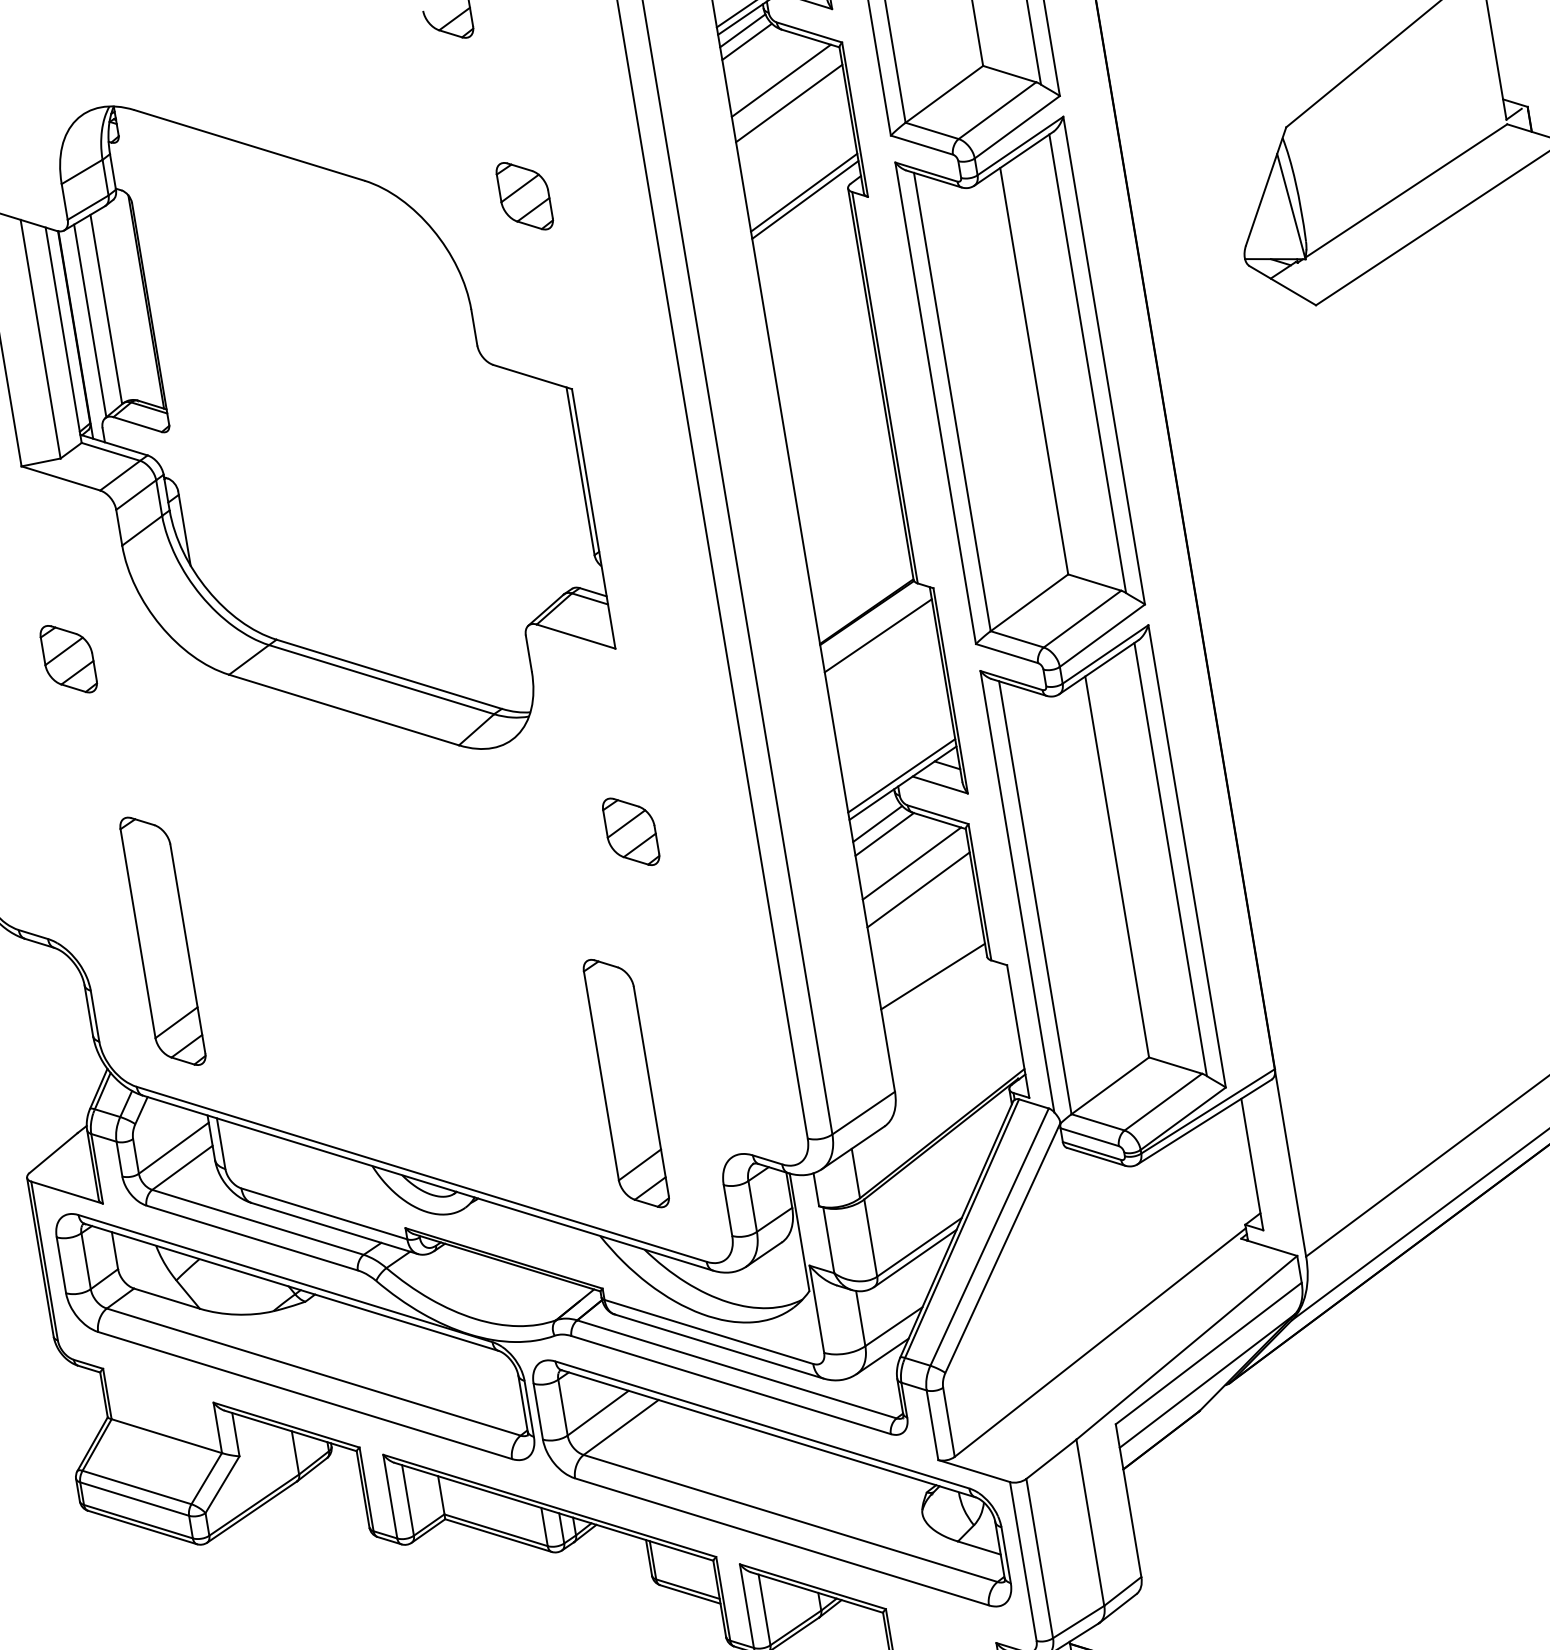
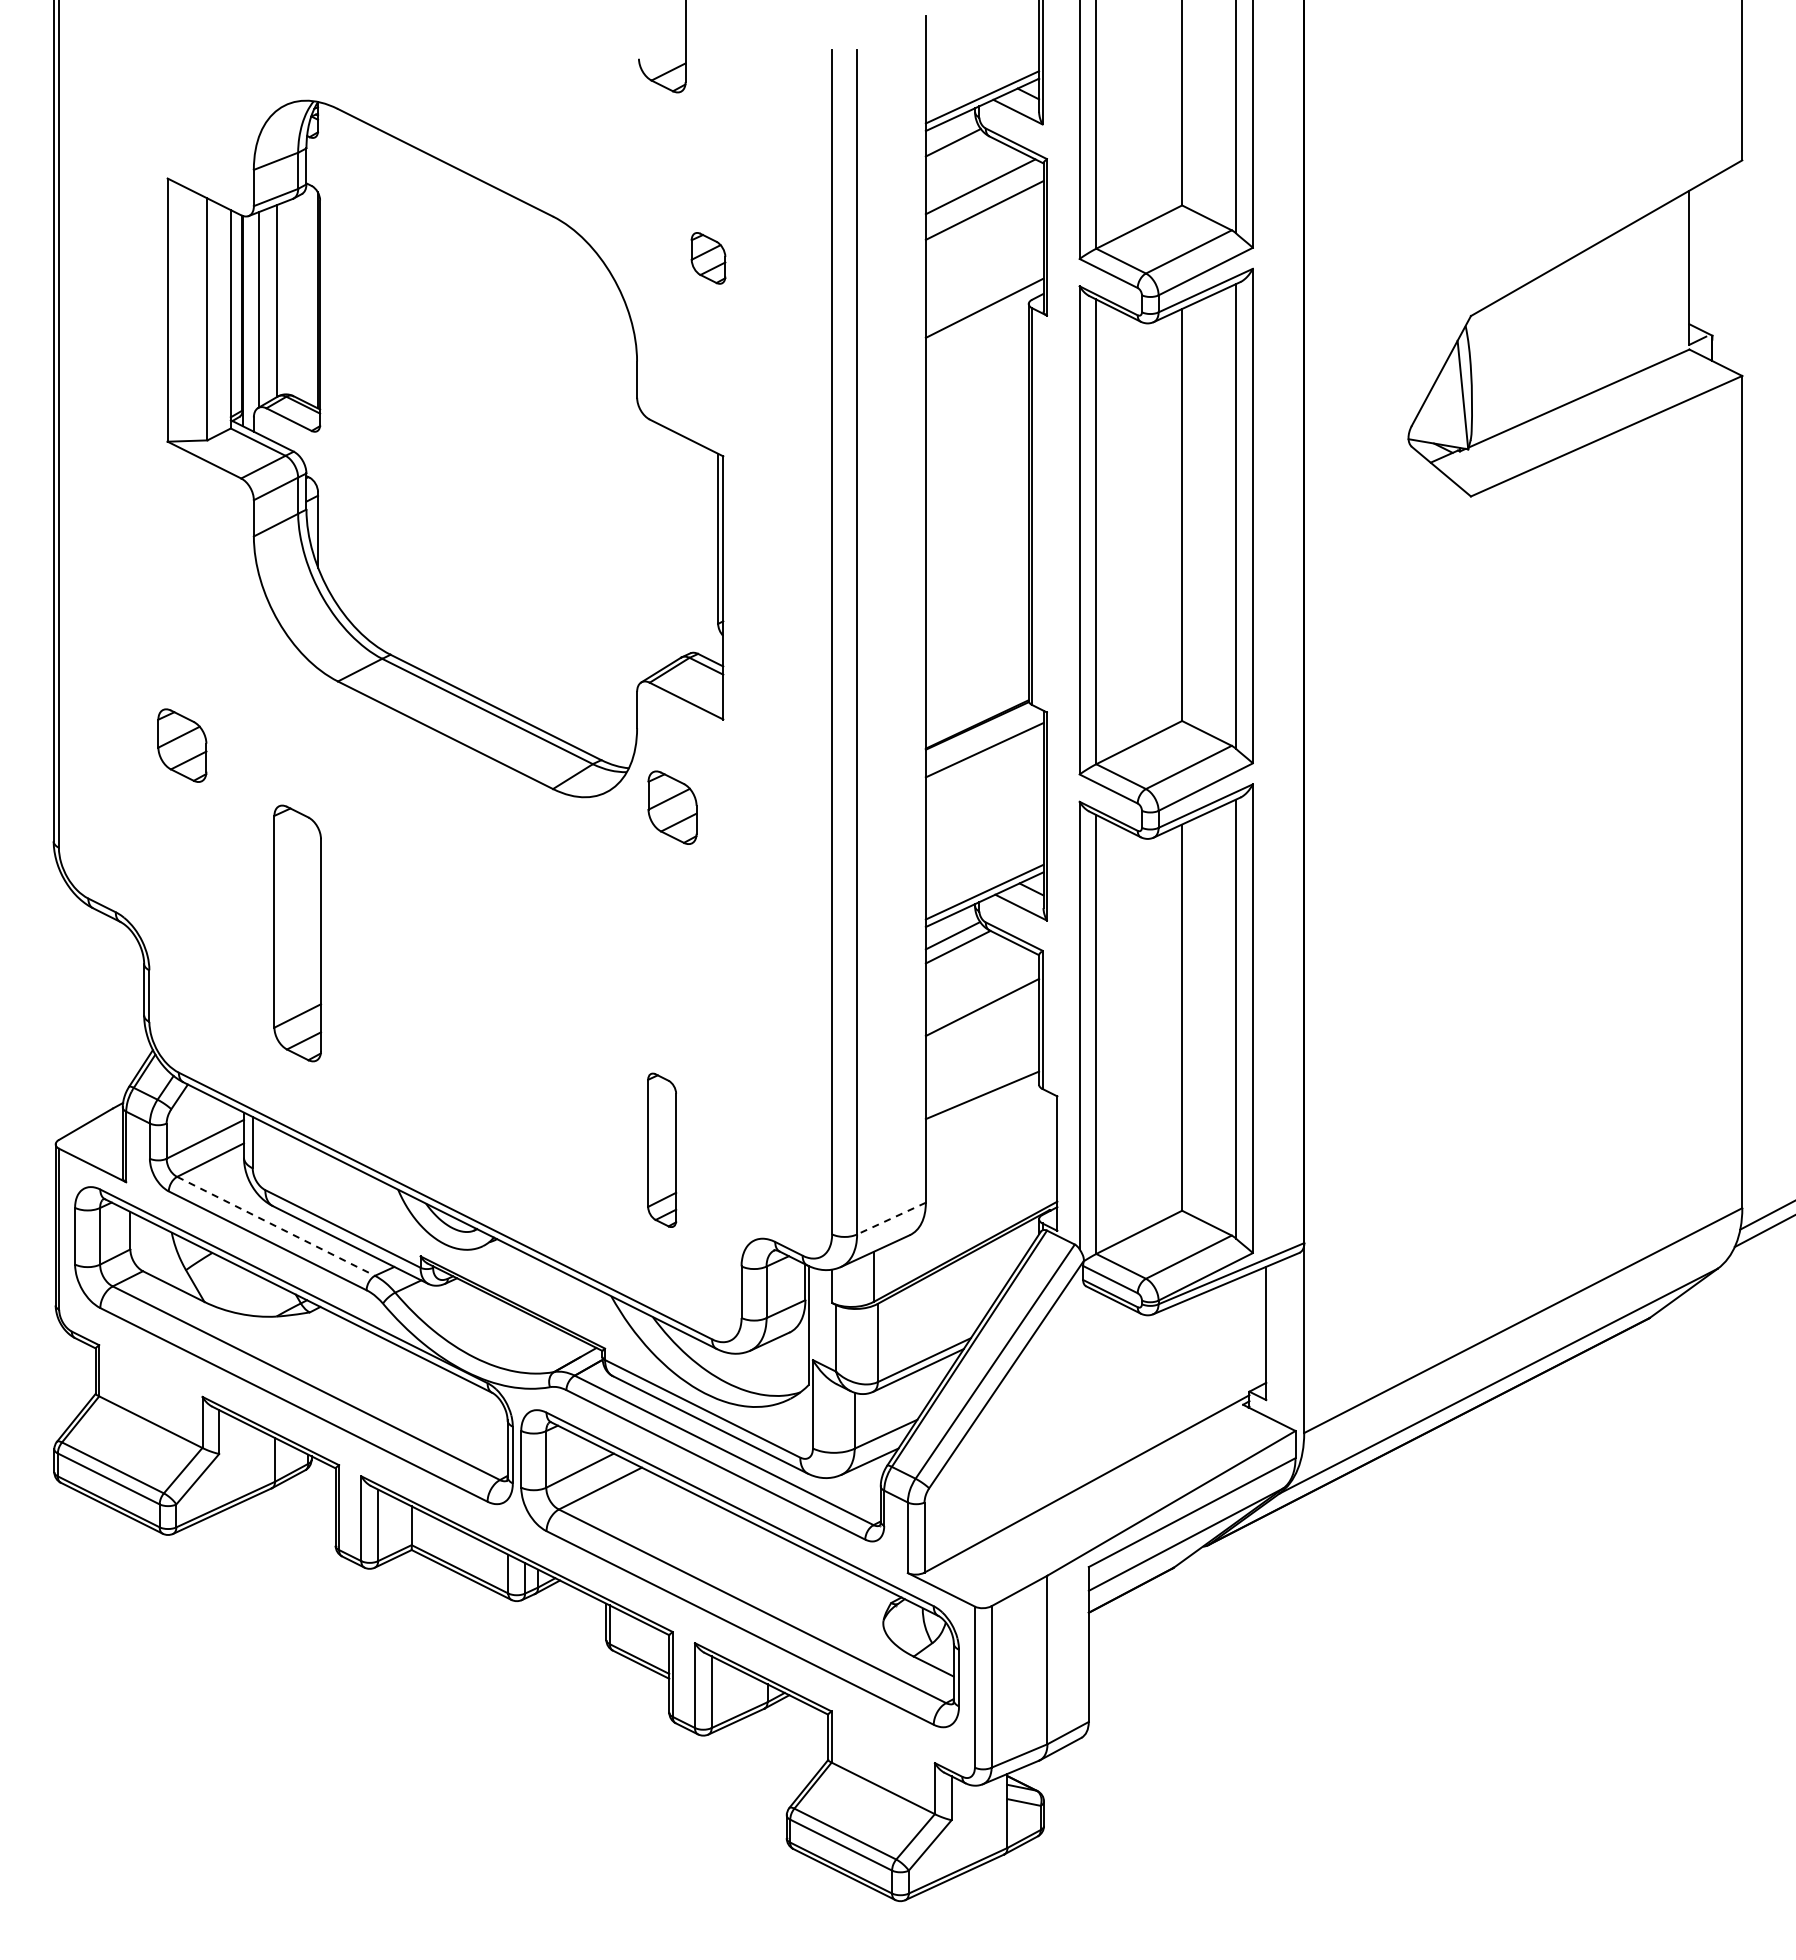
line: (742, 30) -> (950, 130), removed
line: (803, 192) -> (984, 300), removed
part: (524, 196) -> (708, 258), size x0.7
part: (68, 659) -> (182, 745), moved
part: (631, 831) -> (672, 807), moved
line: (911, 862) -> (979, 979), removed
part: (162, 941) -> (297, 933), moved
part: (625, 1083) -> (661, 1150), size x0.6
line: (863, 1113) -> (891, 1218), solid -> dashed
line: (258, 1222) -> (276, 1226), solid -> dashed

